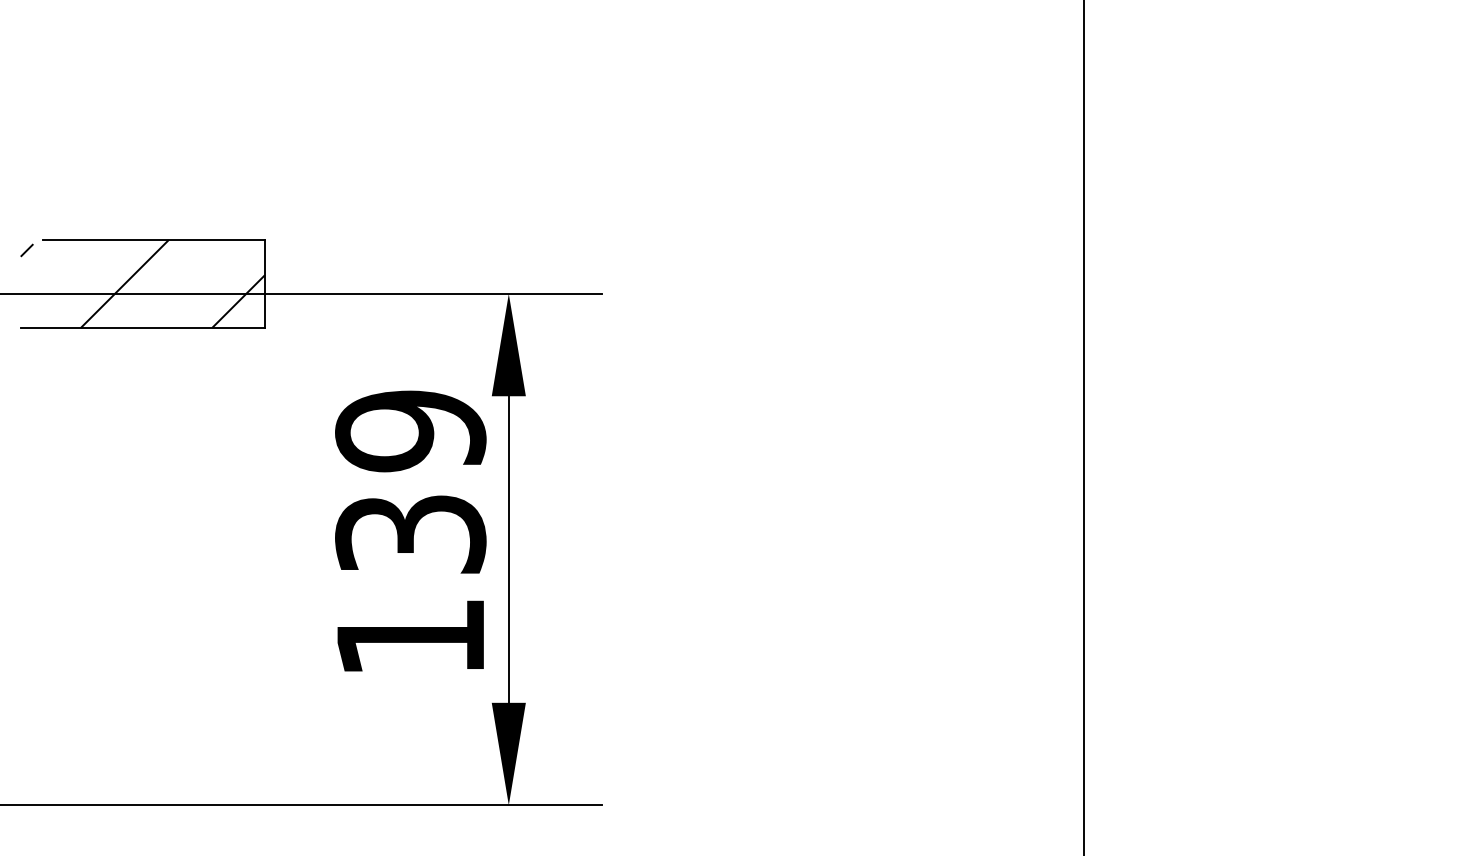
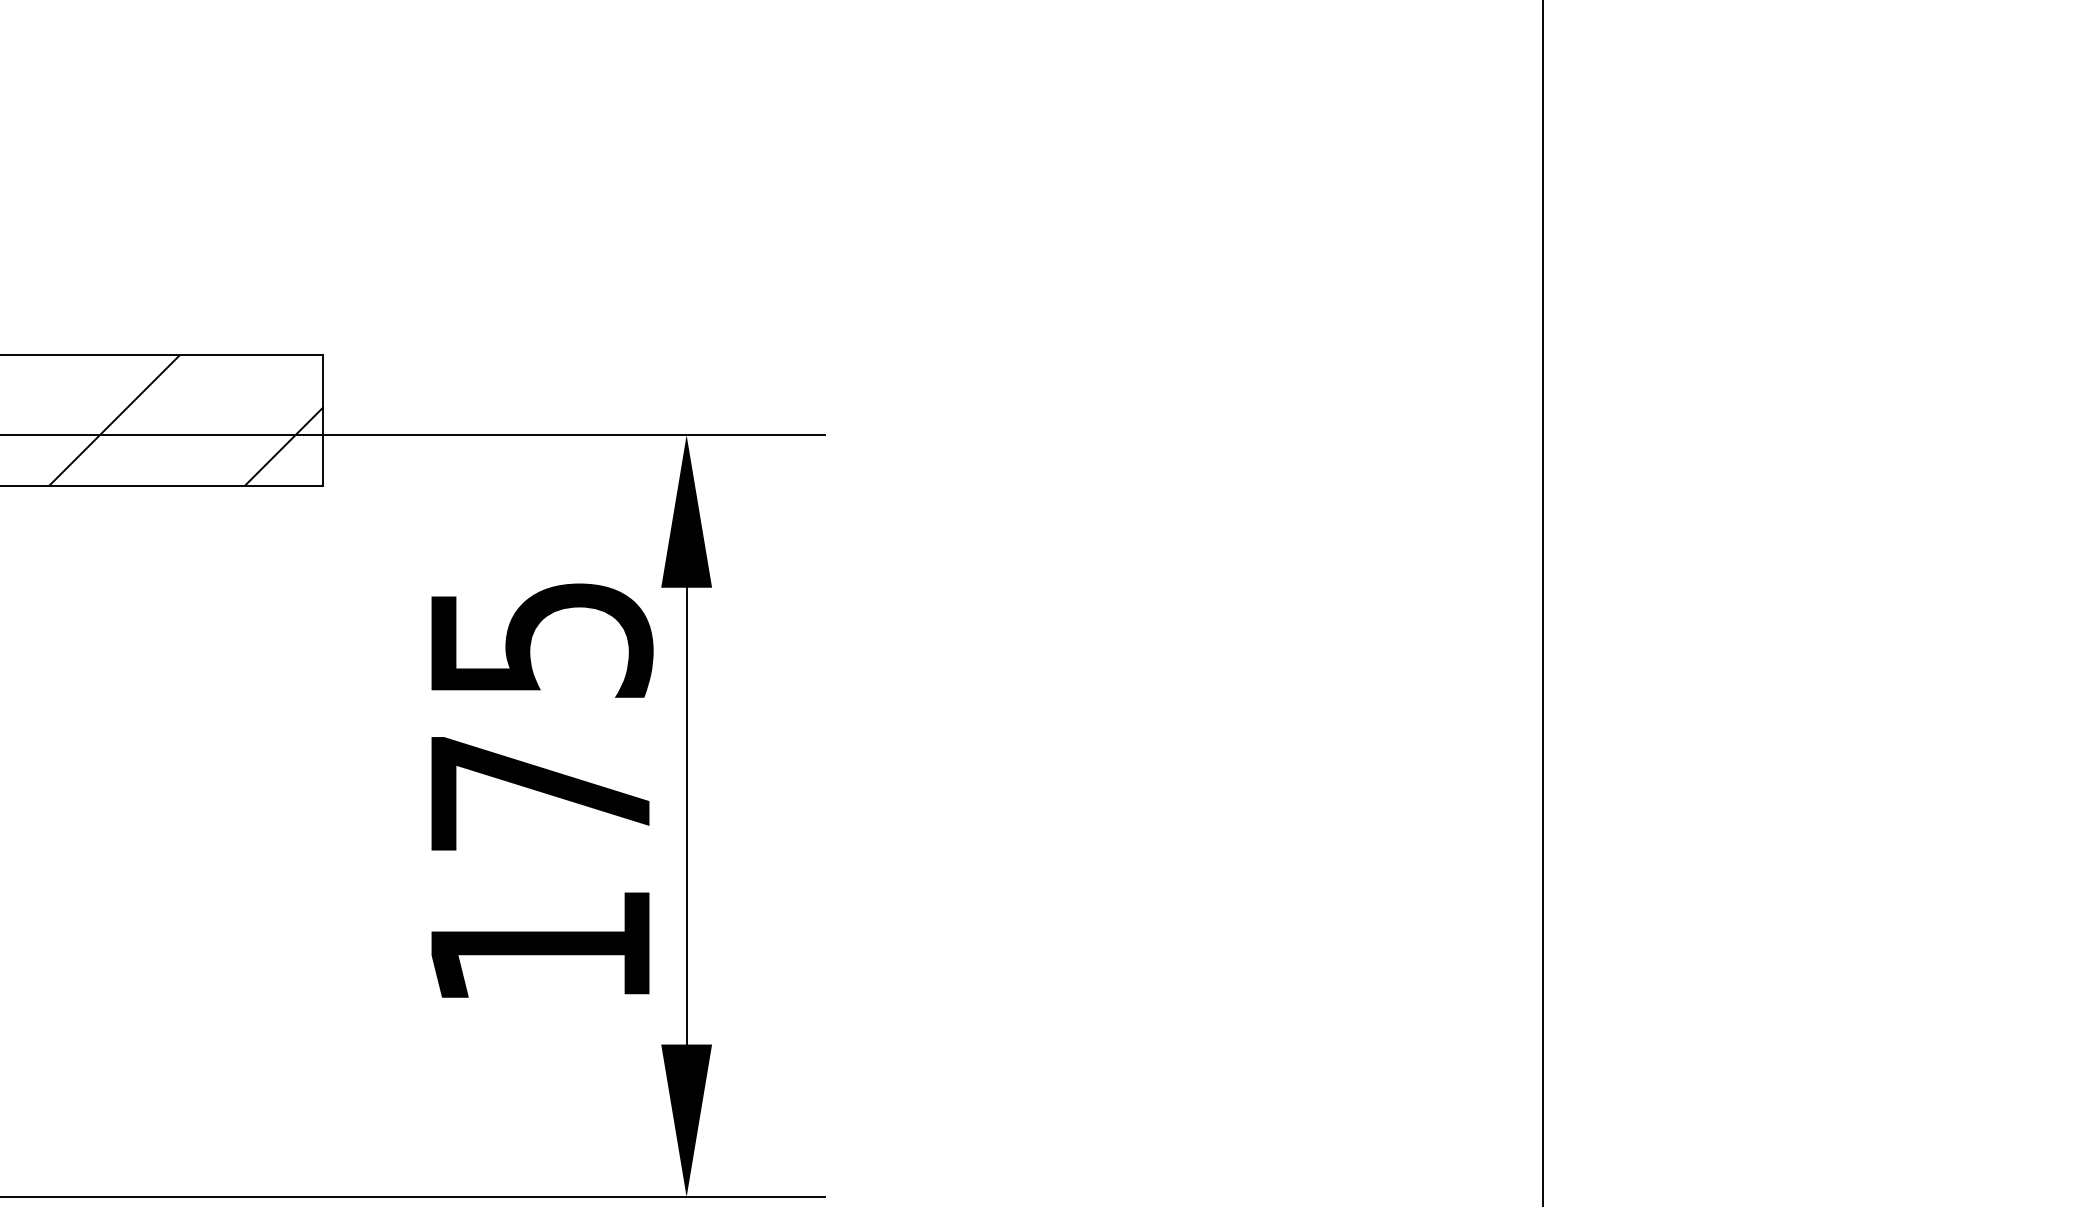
text: (410, 481) -> (540, 714), 139 -> 175

